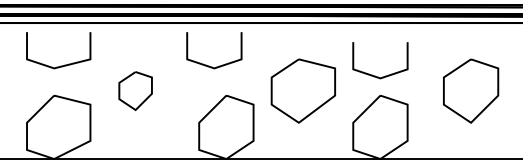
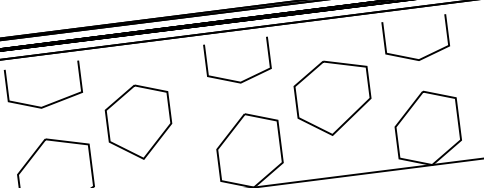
part: (209, 65) -> (234, 80), moved
part: (375, 75) -> (412, 57), moved
part: (135, 90) -> (138, 121), size x1.67

